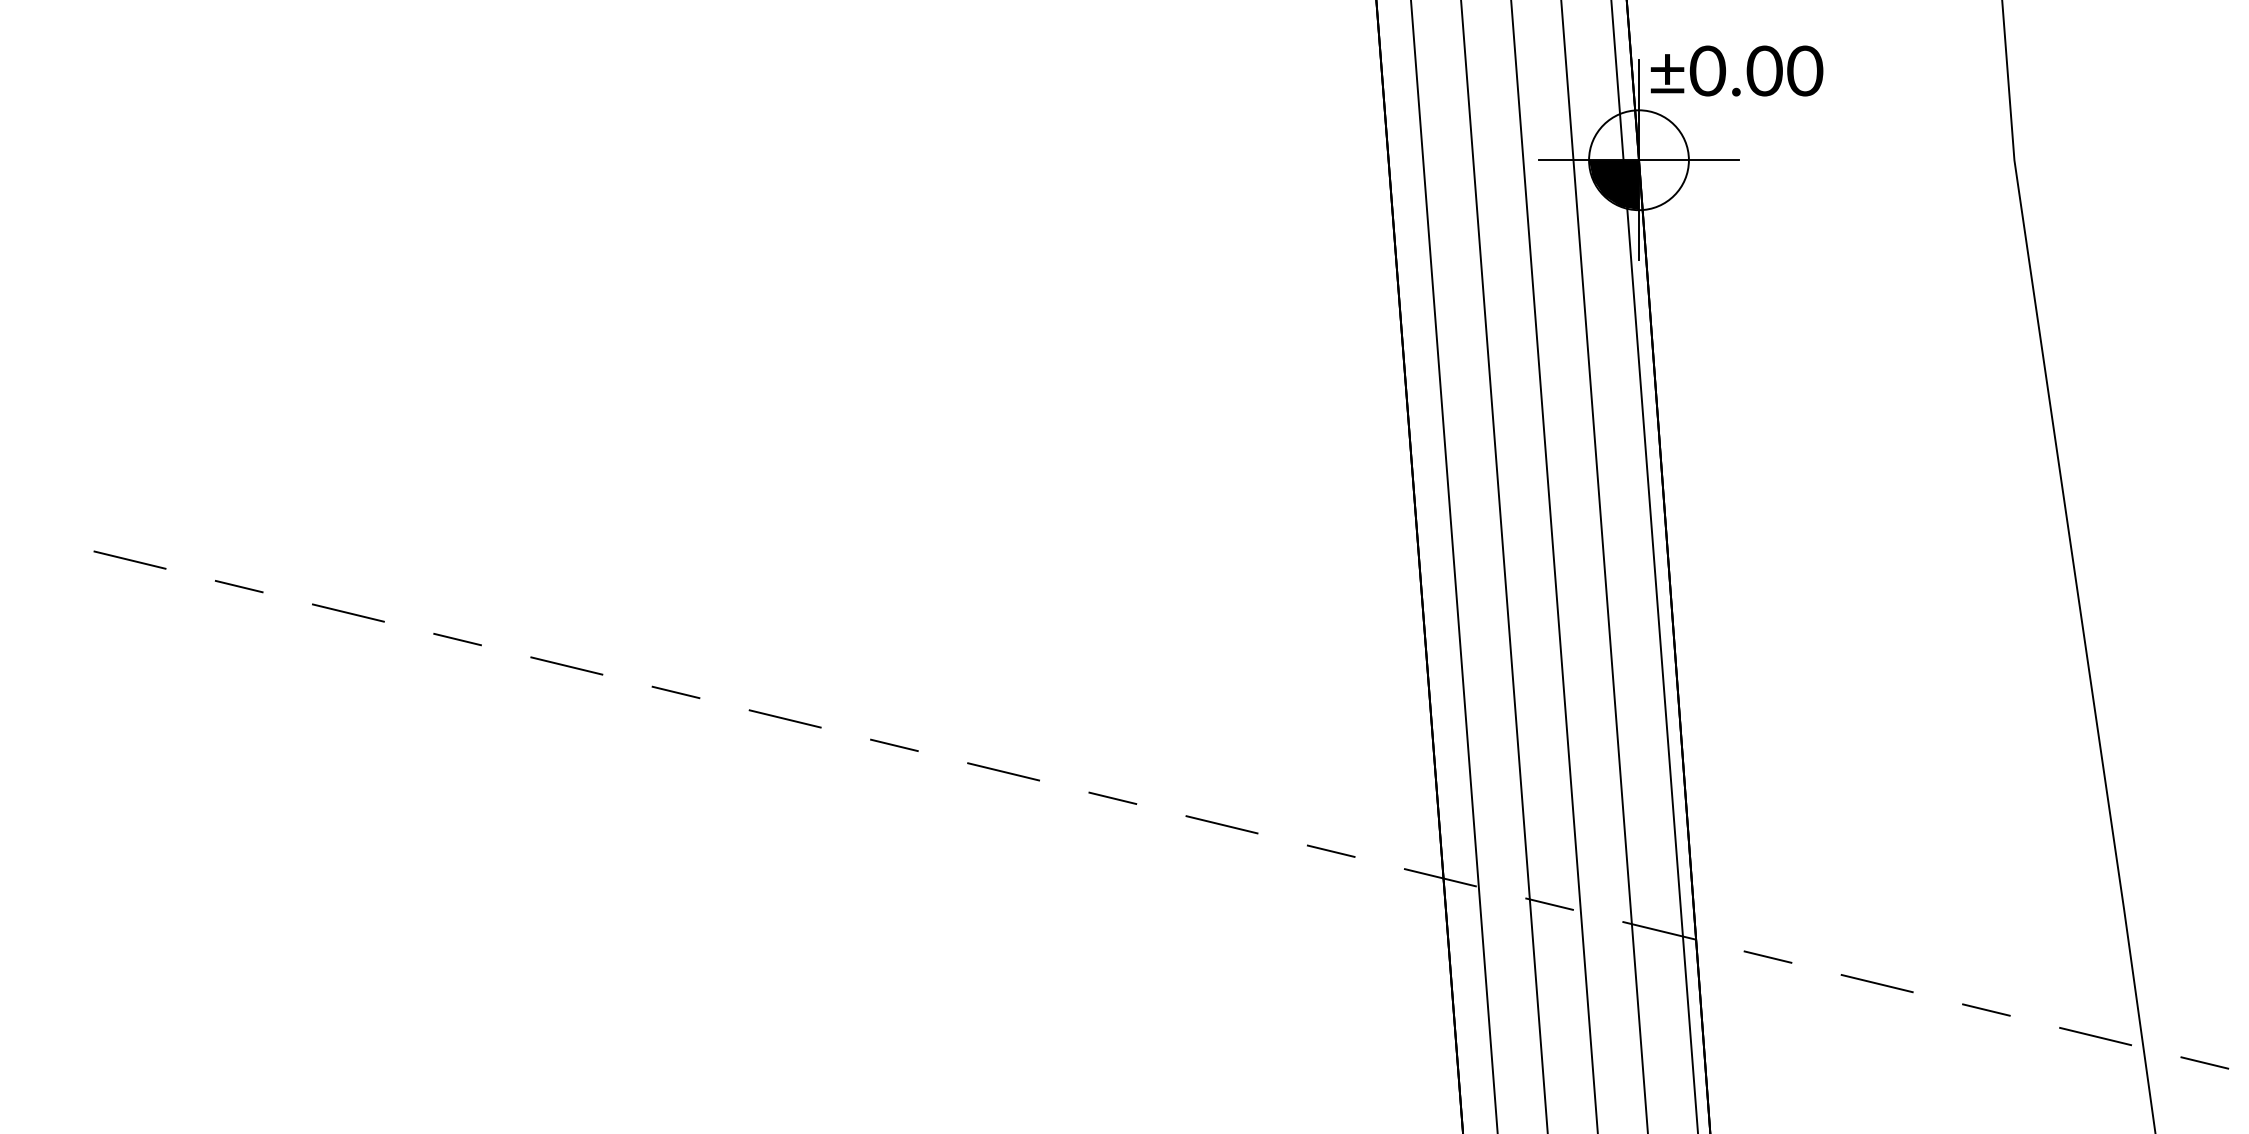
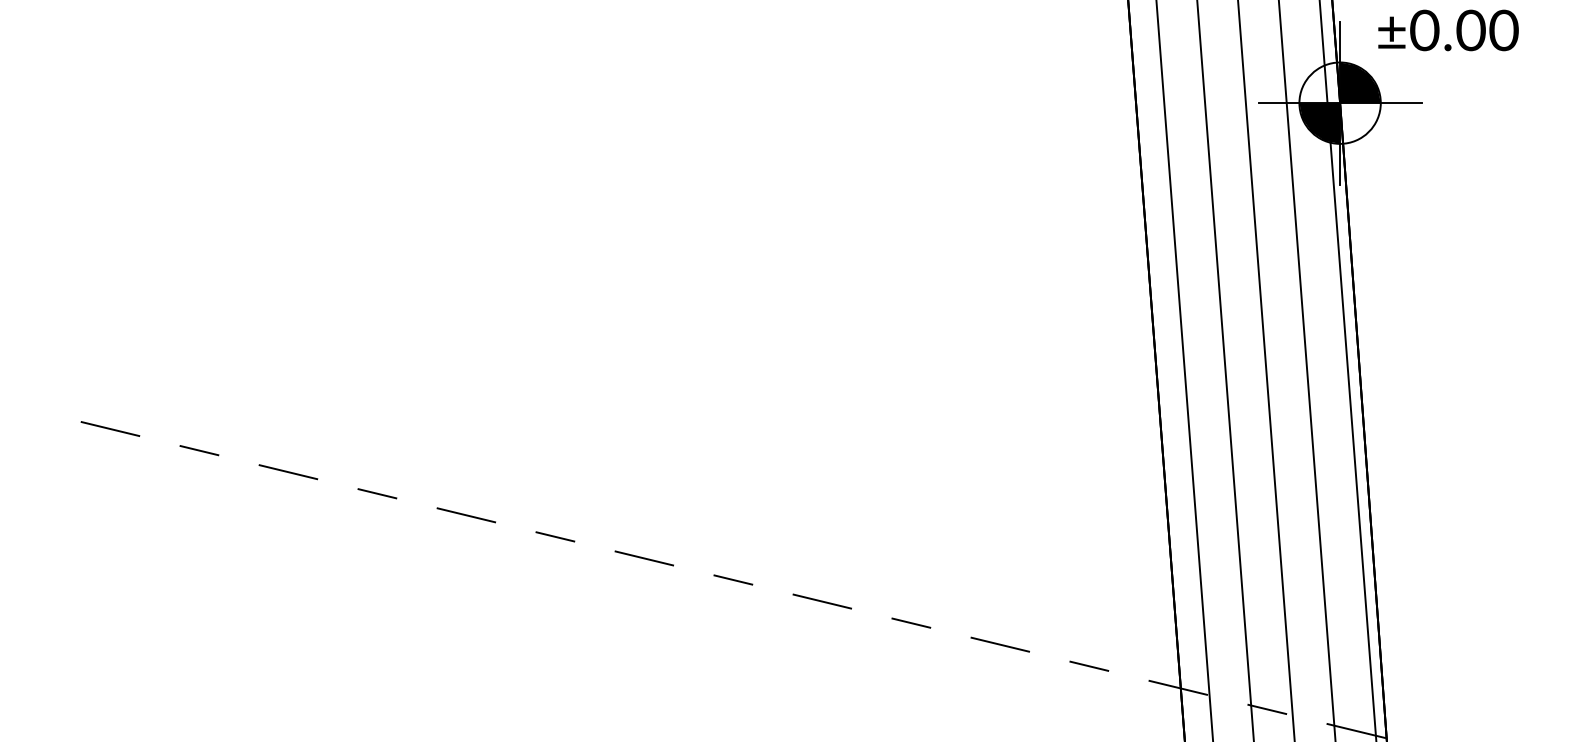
text: (1736, 70) -> (1448, 30), moved
fill: (1663, 135) -> (1360, 83), added

